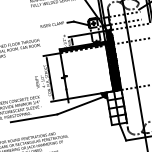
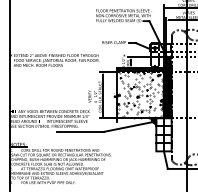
hatch: (86, 71) -> (140, 94), added

